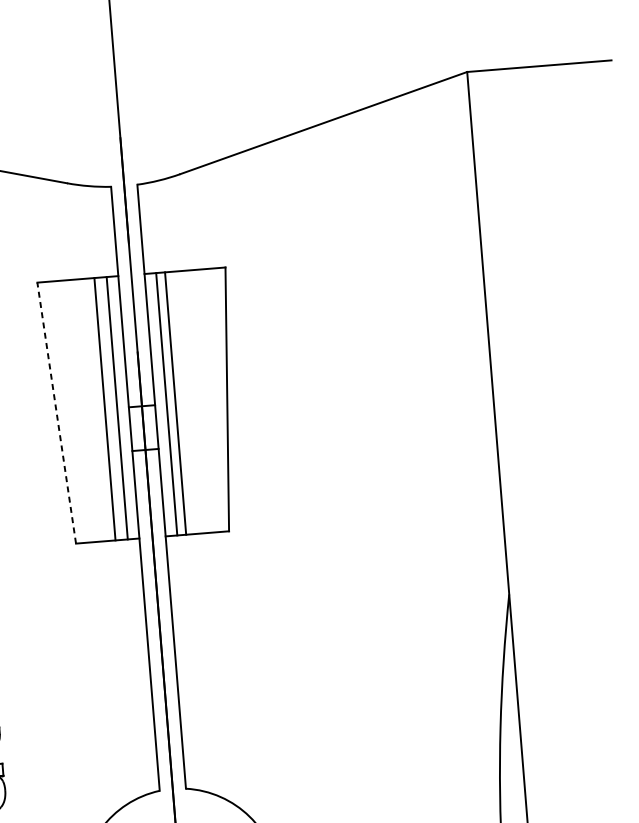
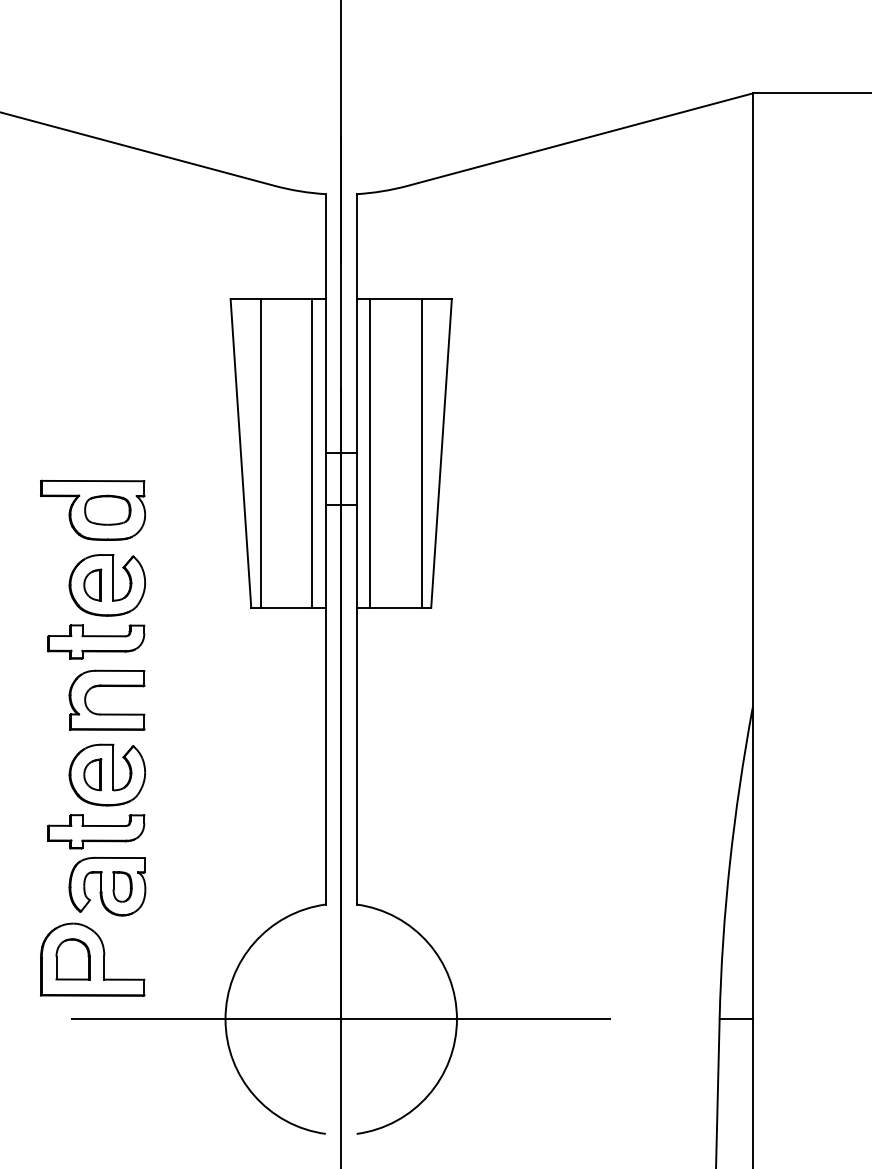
line: (175, 403) -> (421, 453), moved
line: (104, 409) -> (260, 453), moved
line: (56, 413) -> (240, 453), dashed -> solid

